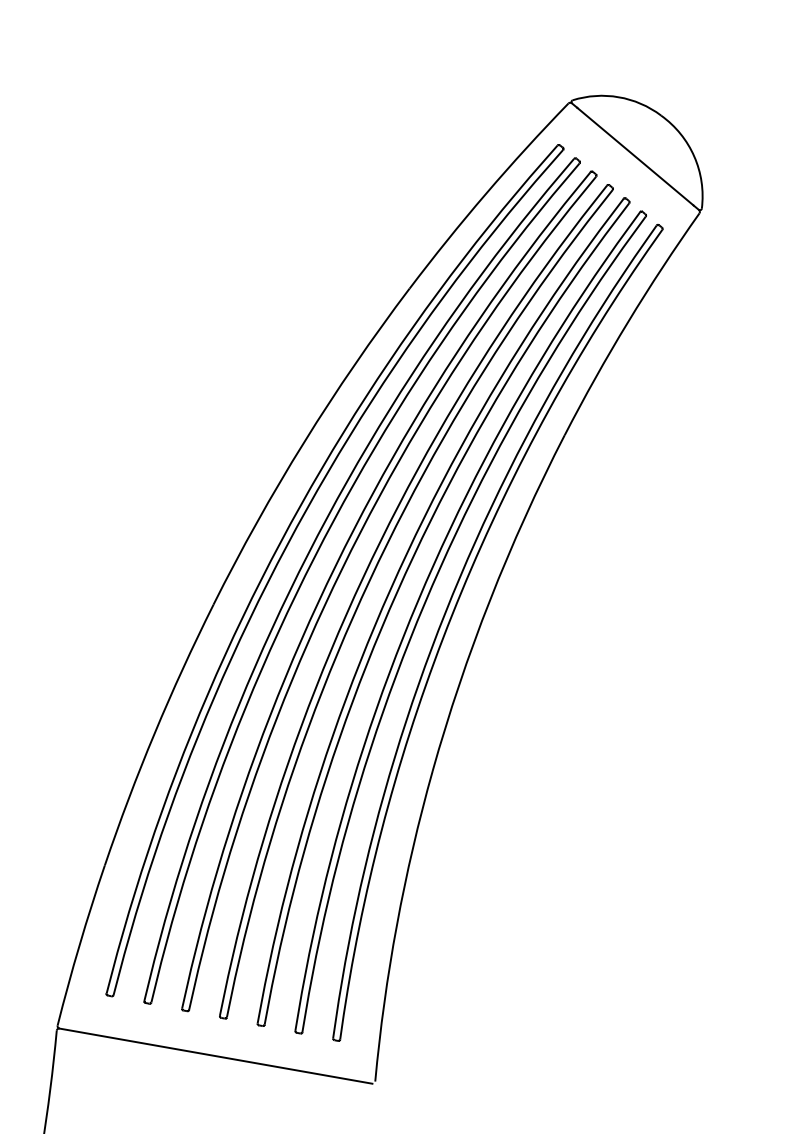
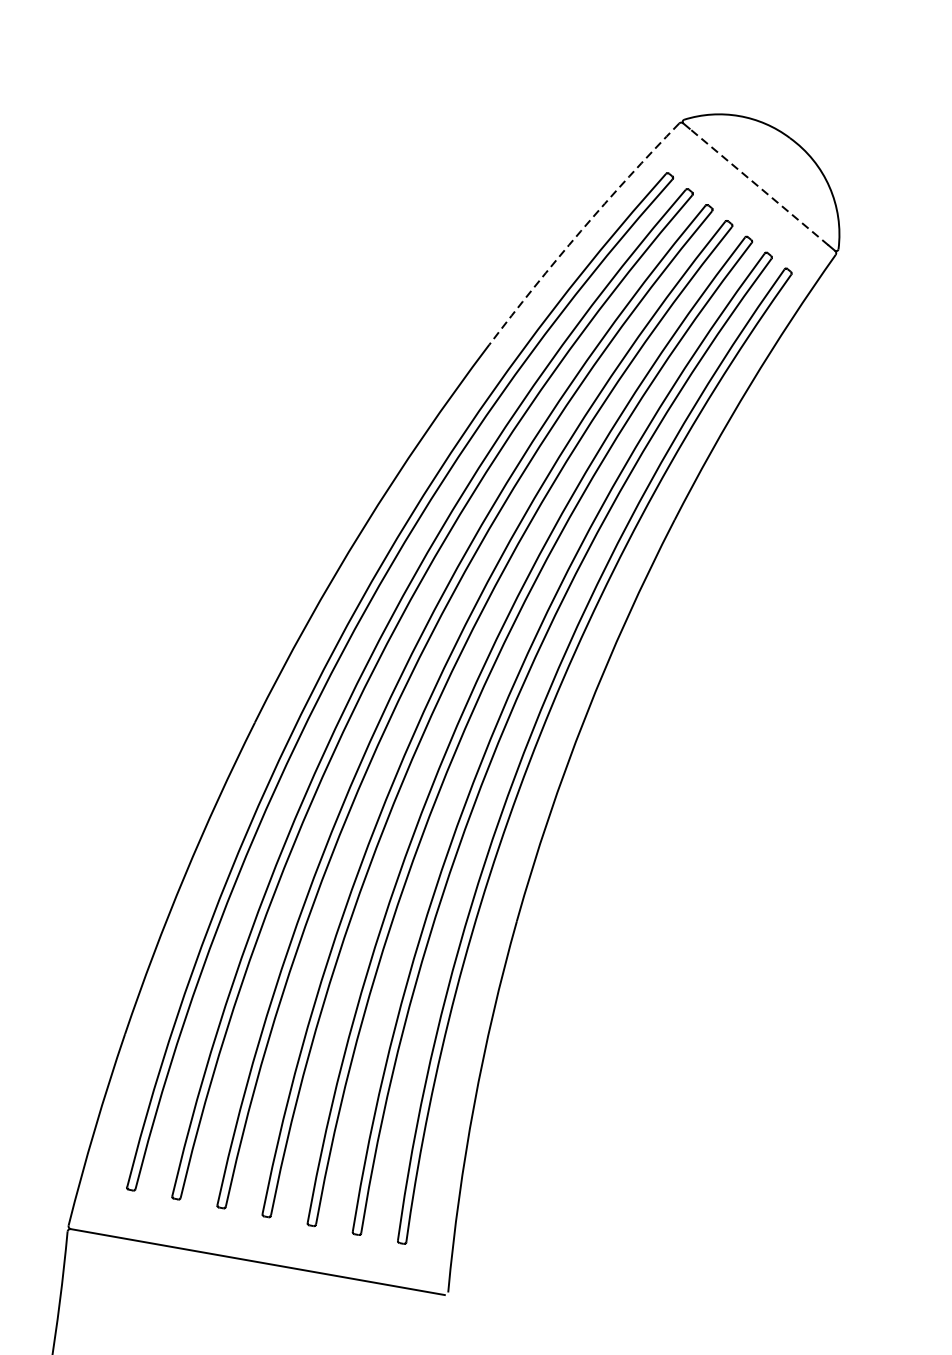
line: (635, 156) -> (759, 186), solid -> dashed
arc: (486, 193) -> (581, 231), solid -> dashed

